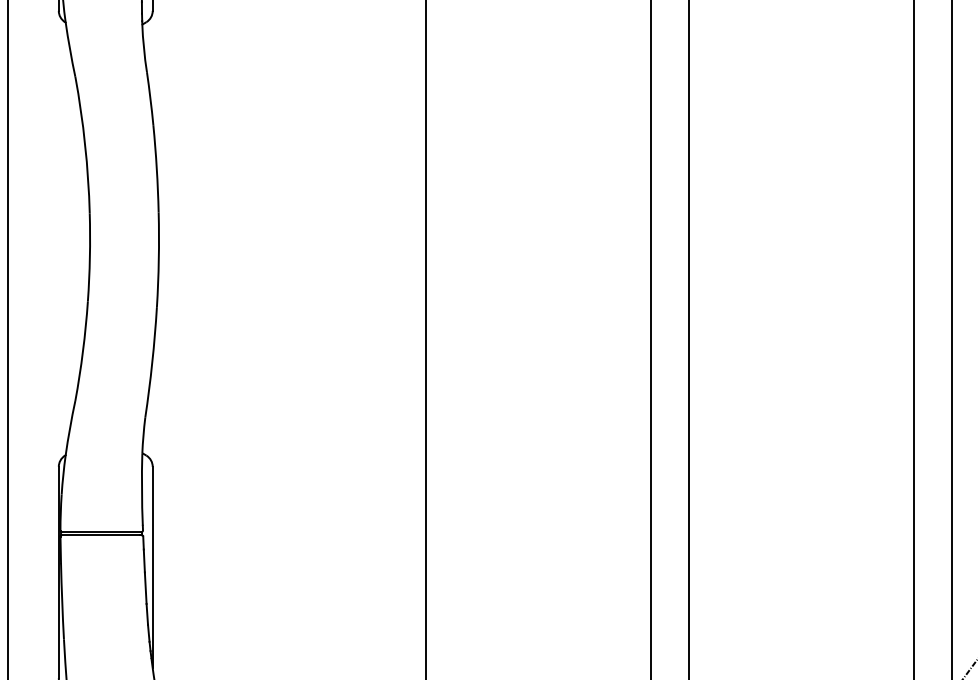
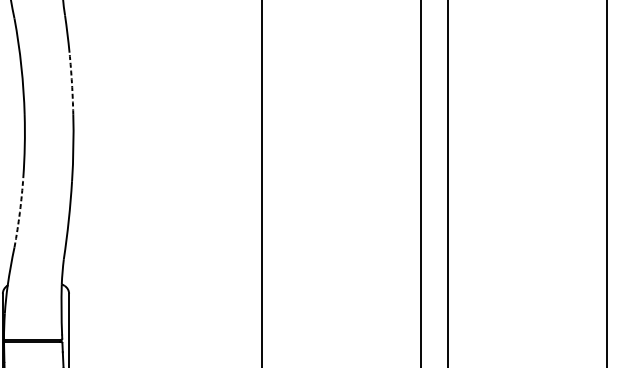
arc: (156, 168) -> (71, 83), solid -> dashed
arc: (83, 351) -> (20, 212), solid -> dashed

